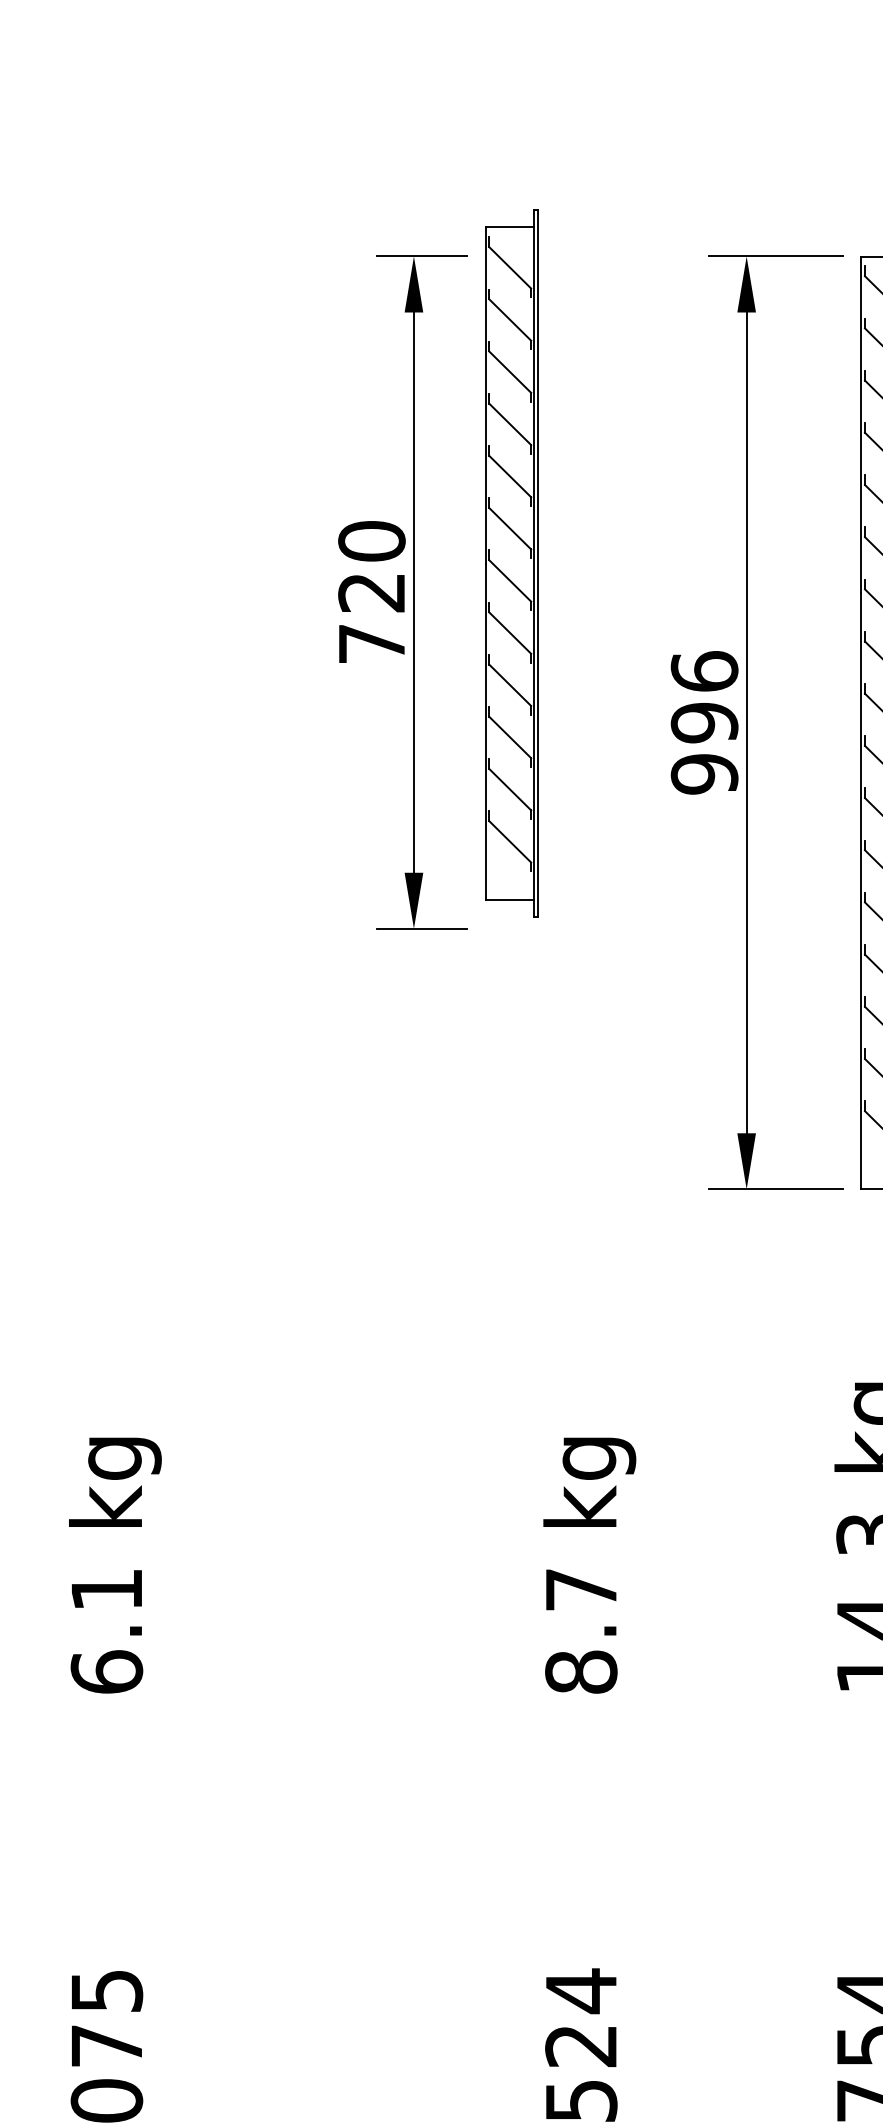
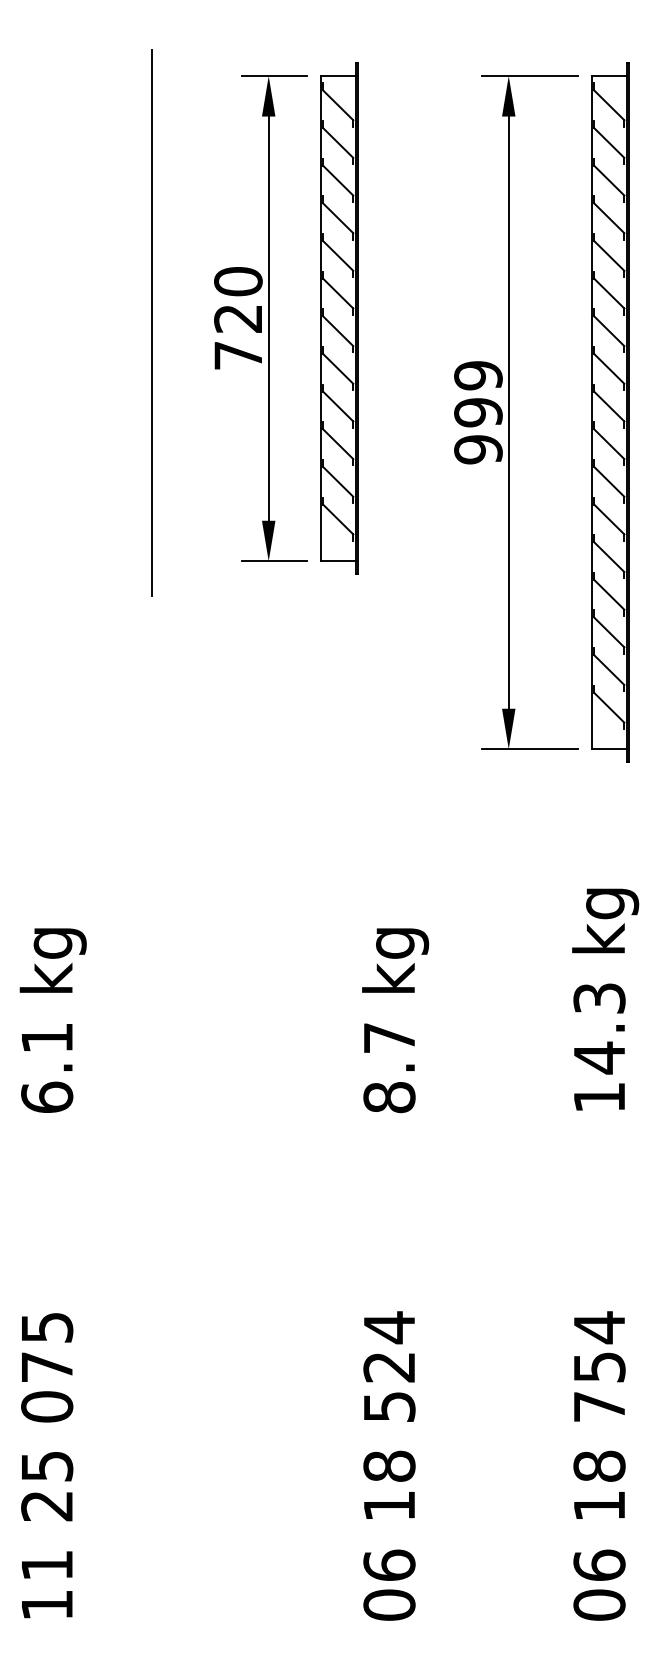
part: (512, 563) -> (339, 318), moved
line: (252, 597) -> (152, 322), added
text: (704, 671) -> (478, 375), 996 -> 999

